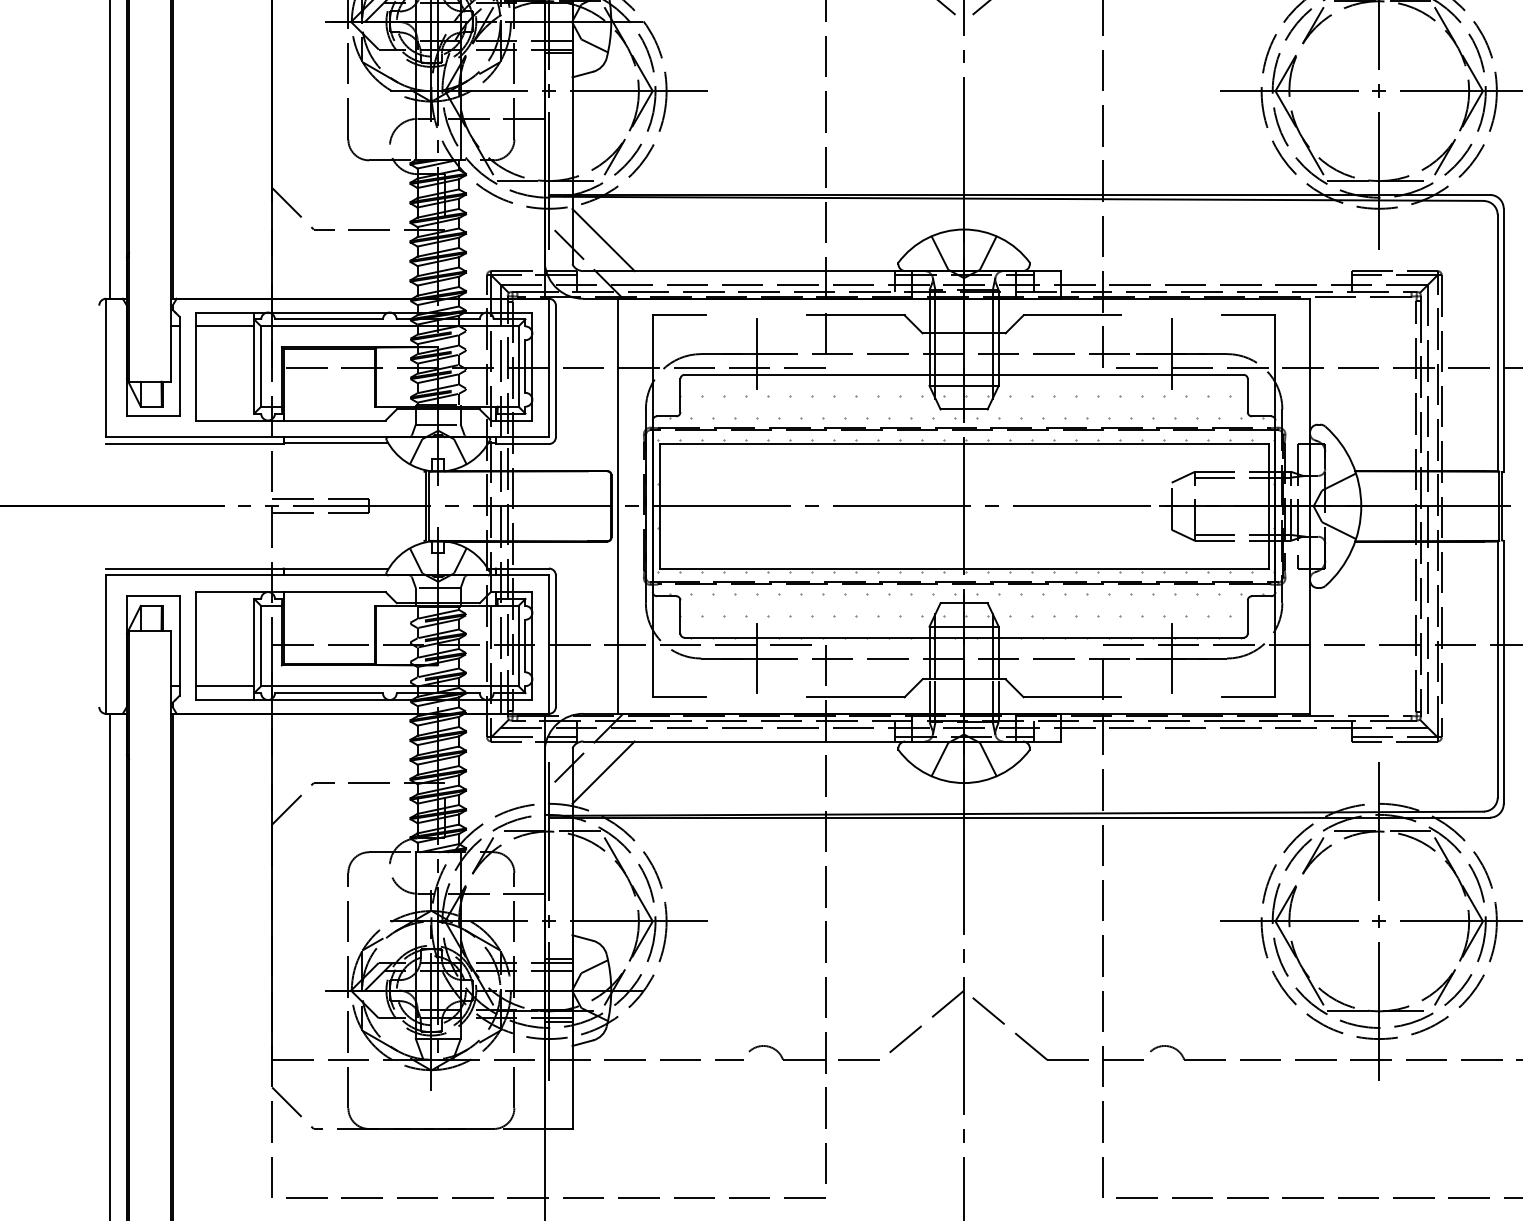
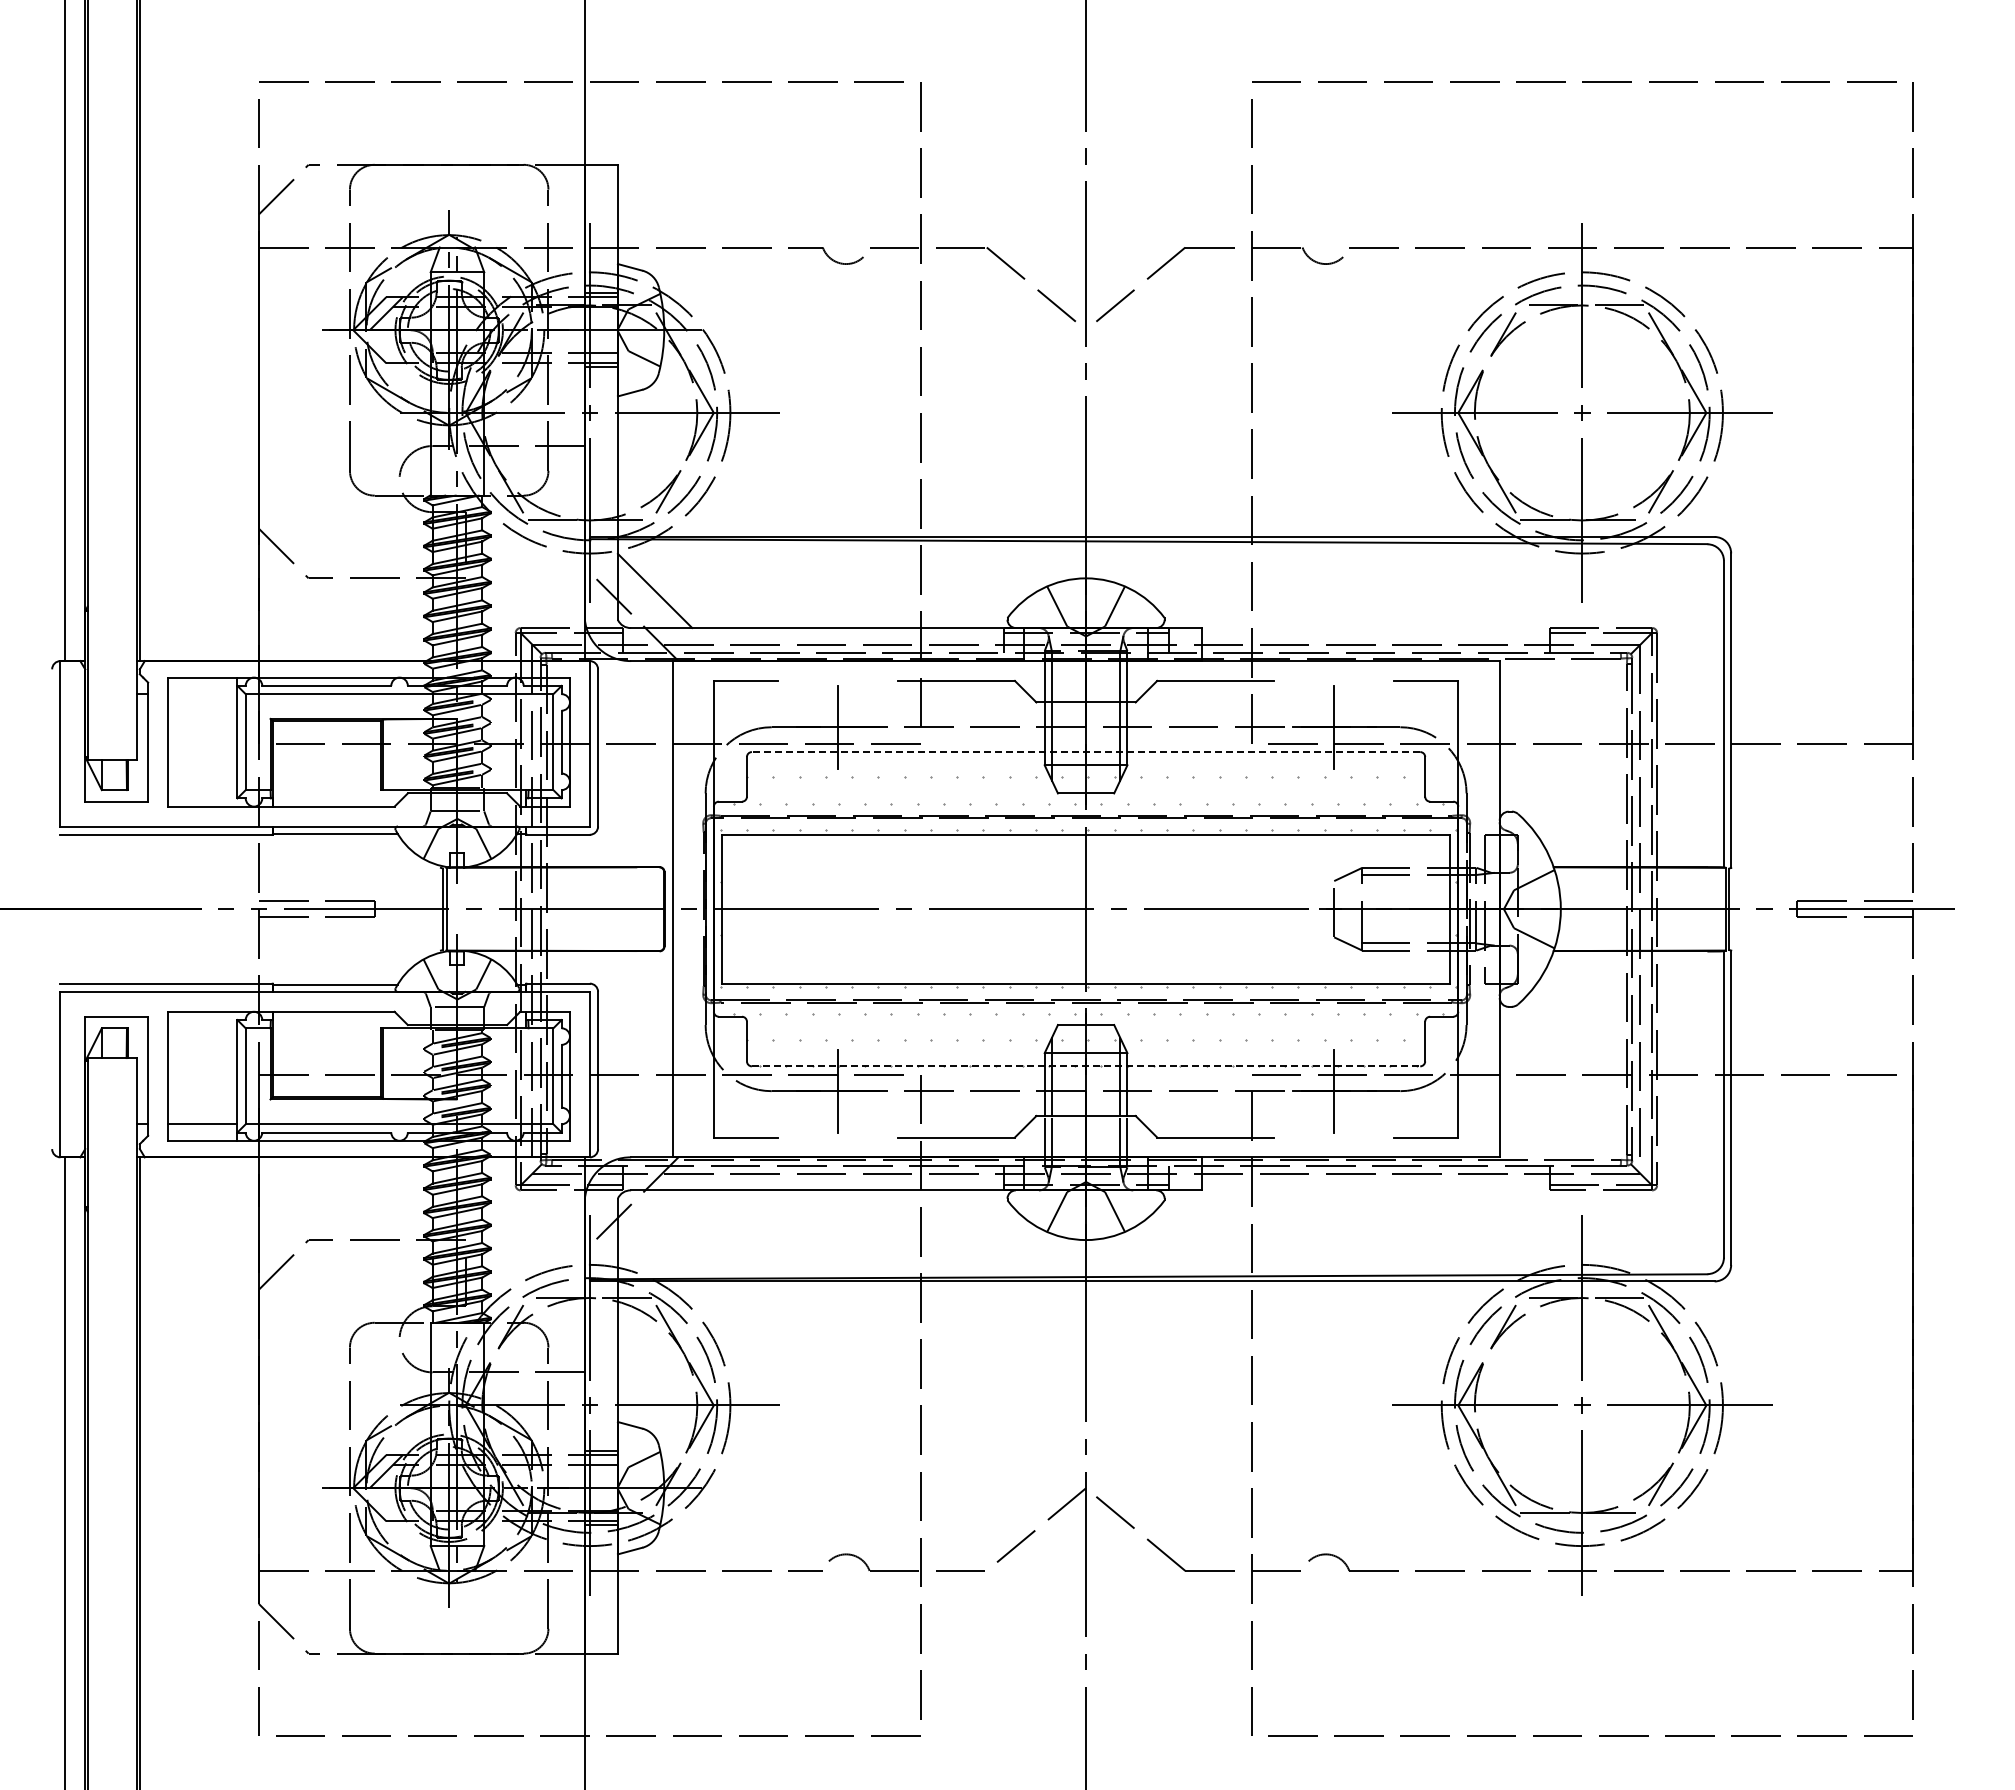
line: (225, 326) -> (202, 694), removed
line: (963, 375) -> (1085, 752), solid -> dashed
line: (964, 637) -> (1086, 1066), solid -> dashed
line: (603, 772) -> (654, 1227), removed

